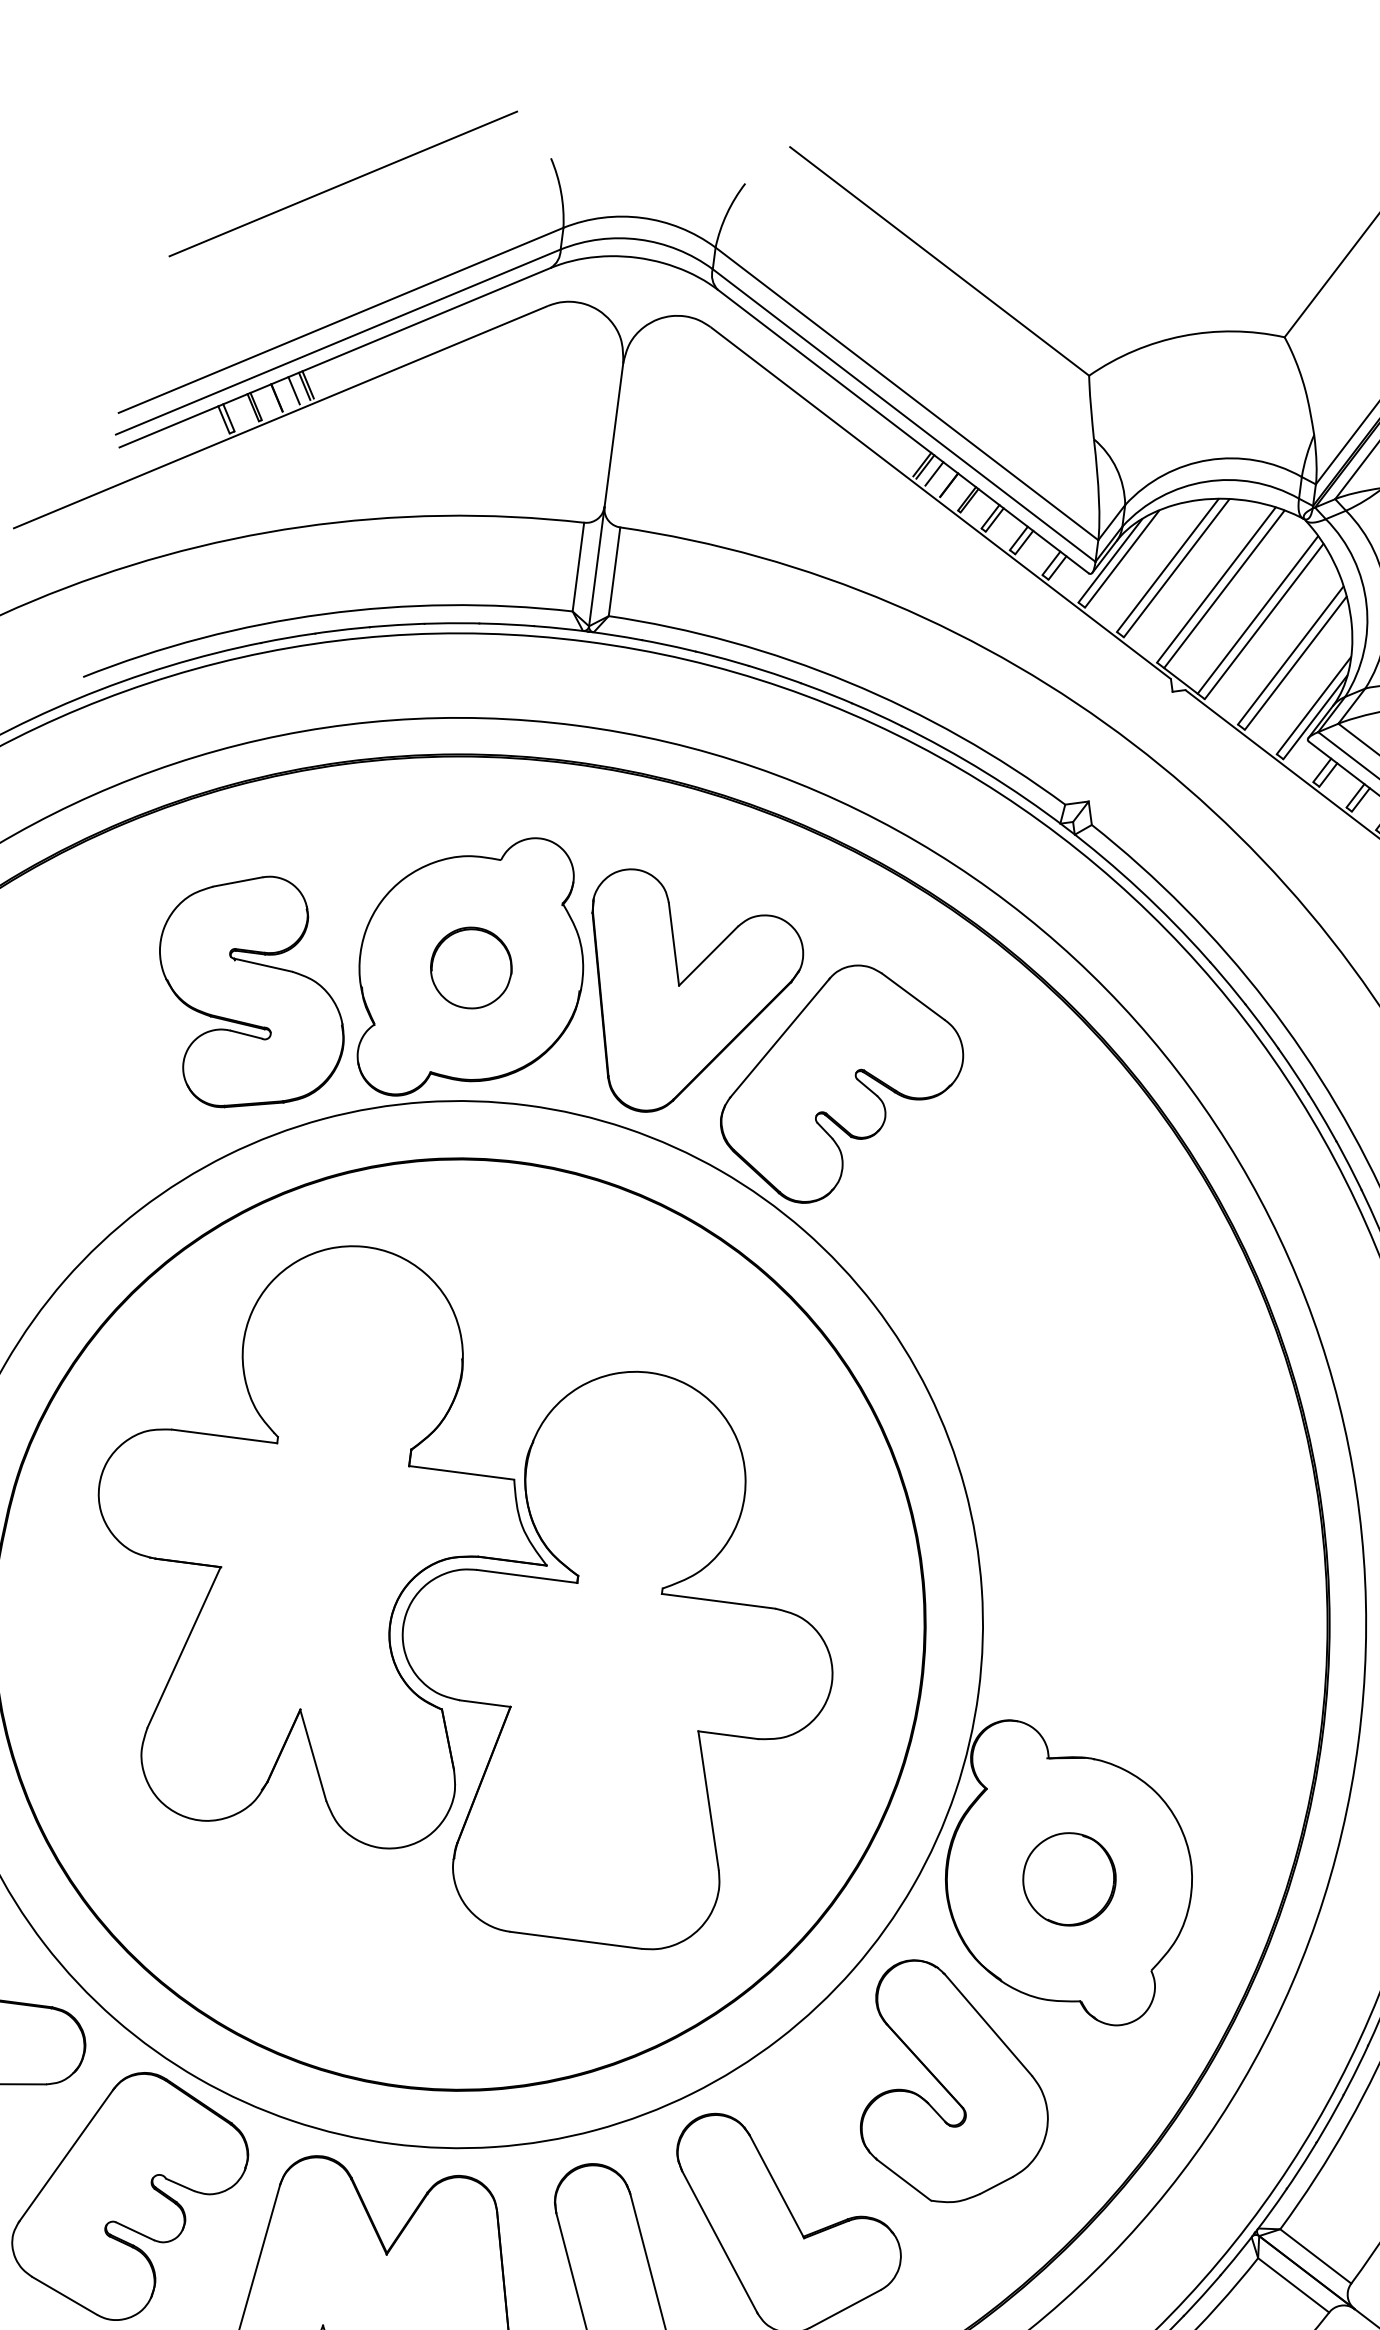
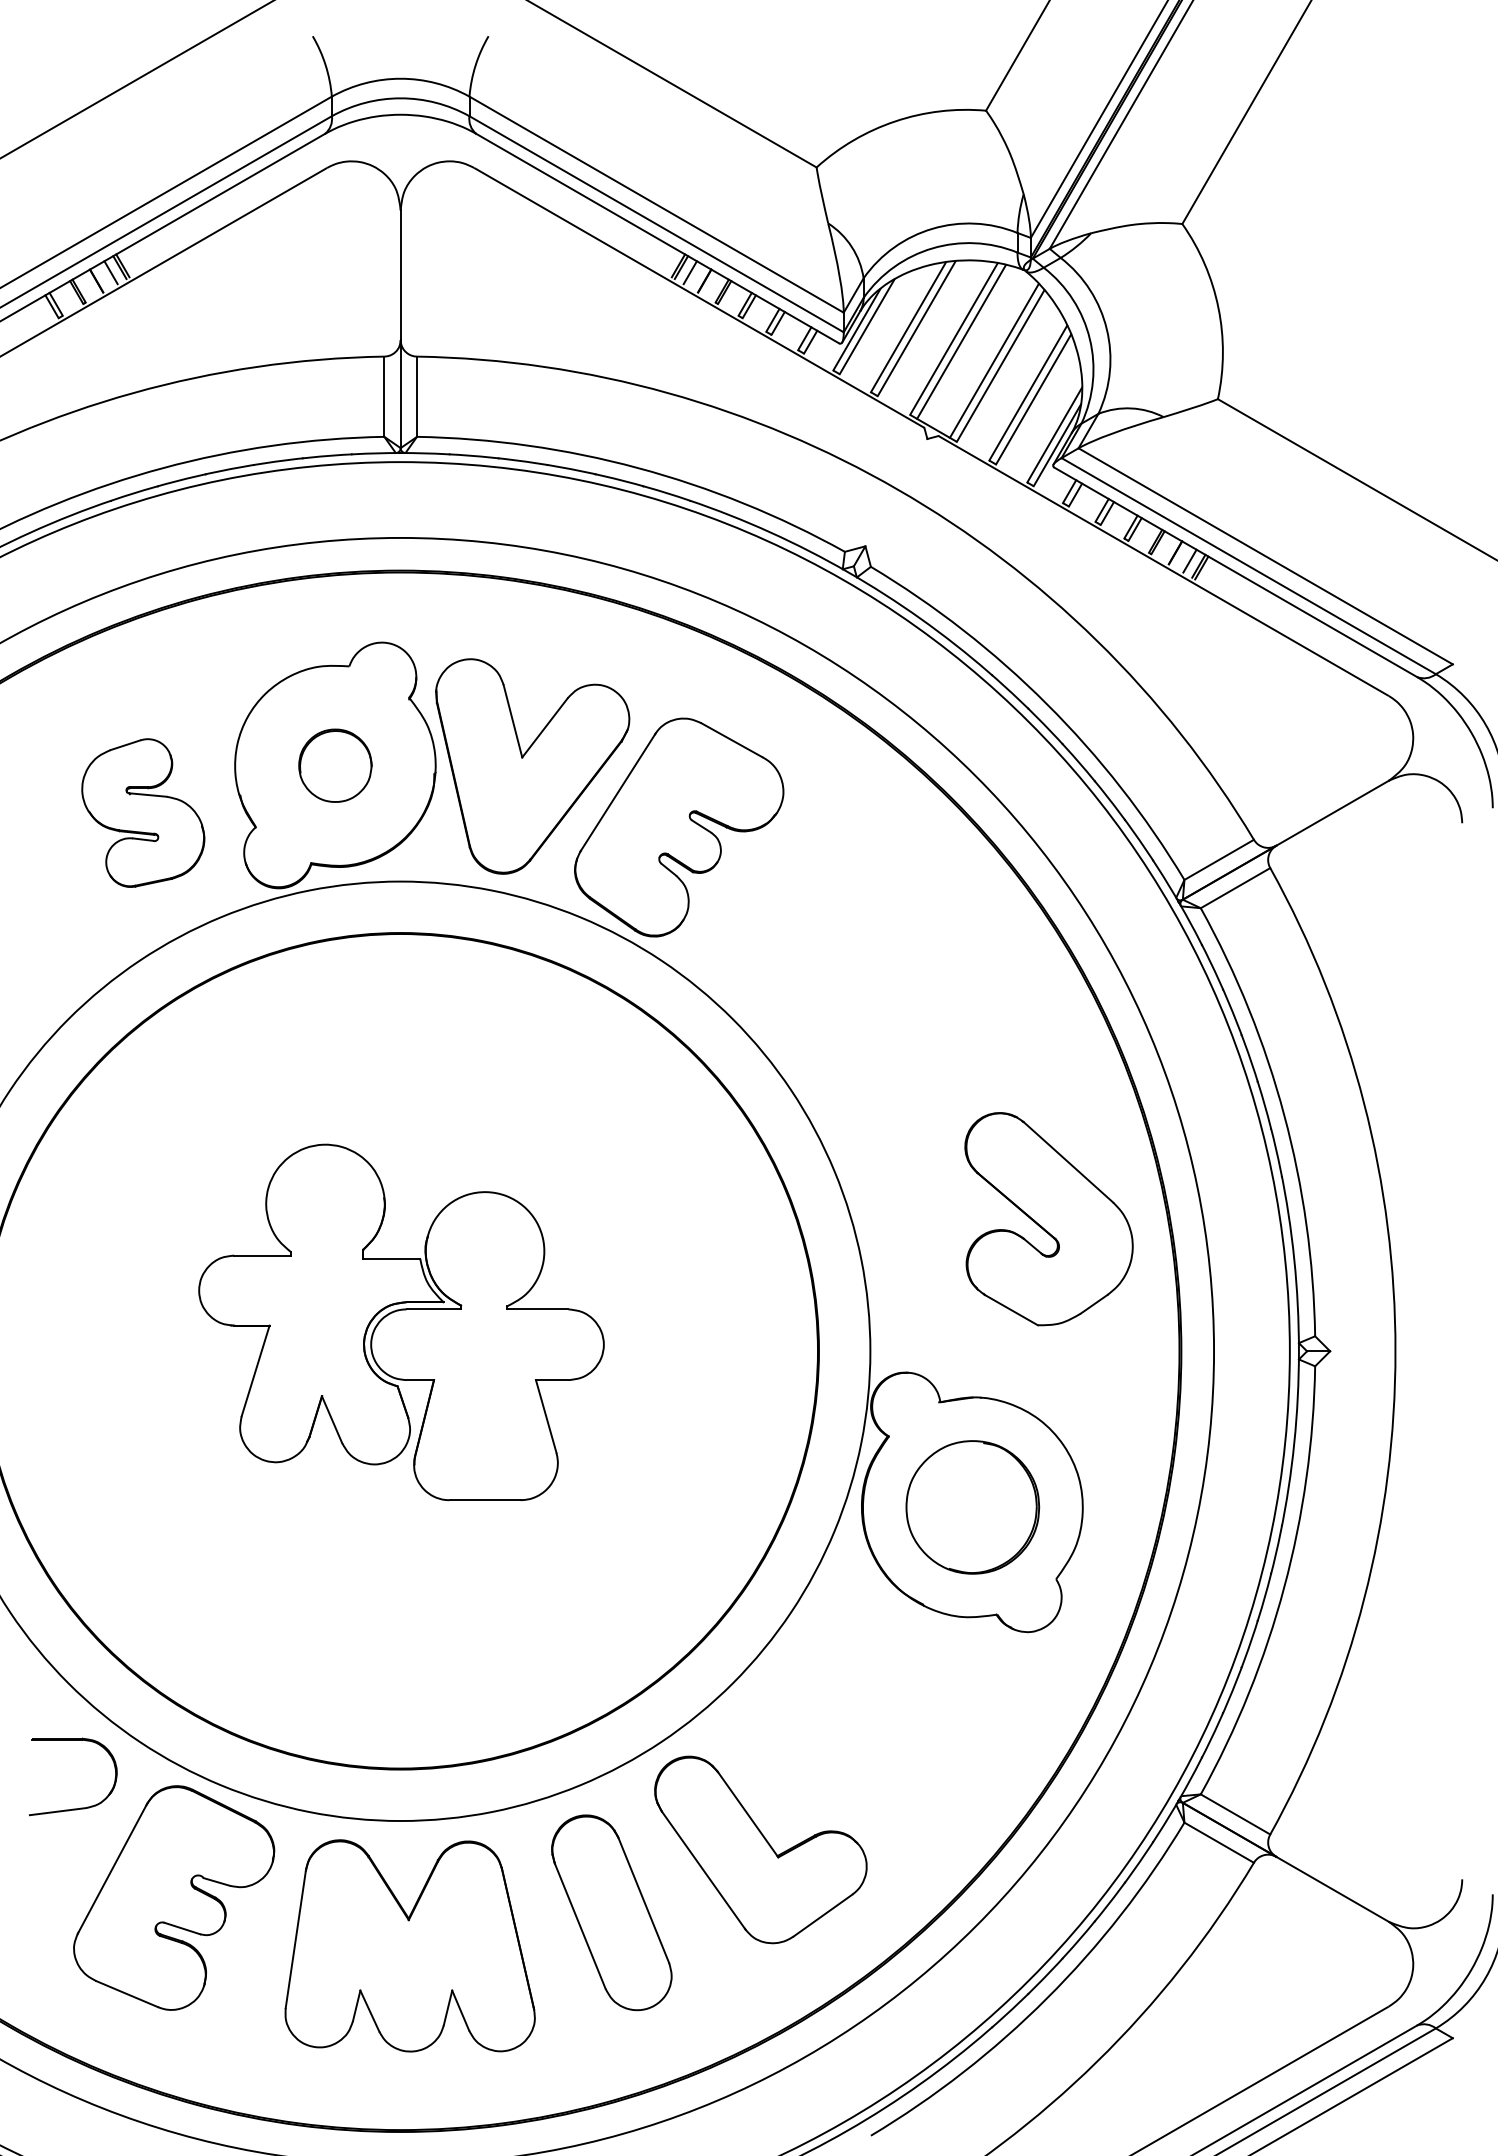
part: (252, 992) -> (143, 812), size x0.7
part: (464, 1592) -> (401, 1322), size x0.6
part: (1069, 1879) -> (972, 1507), size x1.6
part: (958, 2085) -> (1048, 1219), moved

